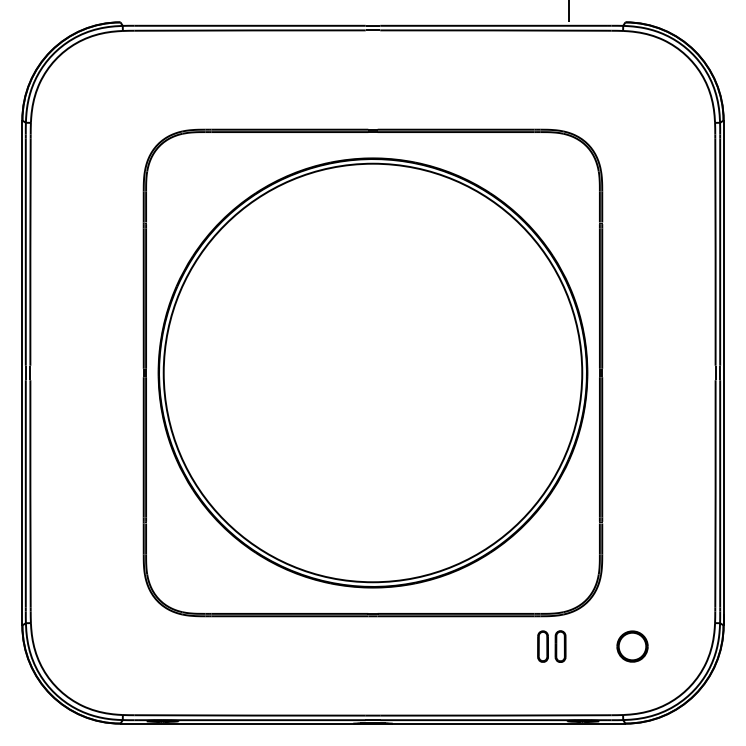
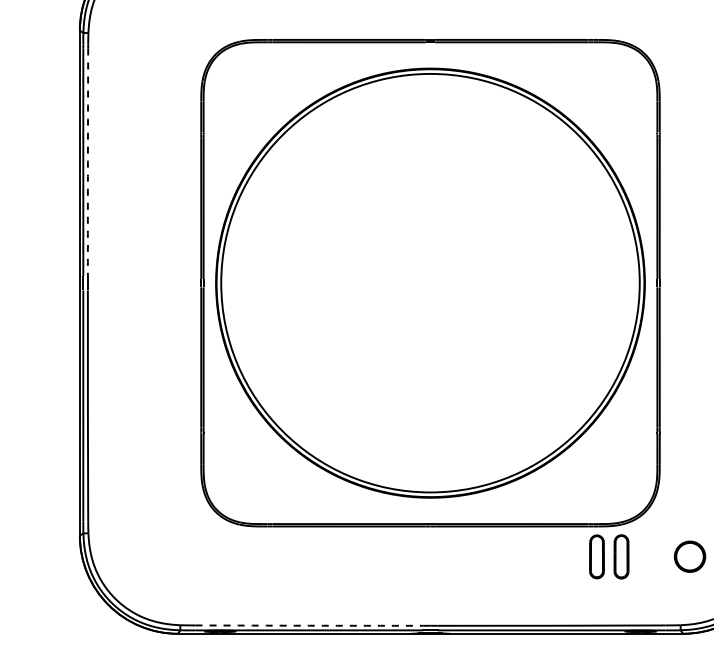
line: (30, 252) -> (88, 162), solid -> dashed
part: (551, 646) -> (609, 556), size x1.4
line: (251, 715) -> (309, 625), solid -> dashed

